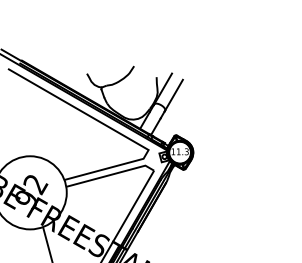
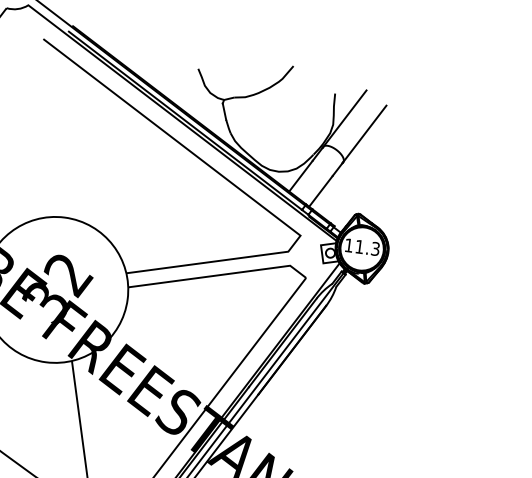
text: (25, 199) -> (44, 301), 92 -> 32

